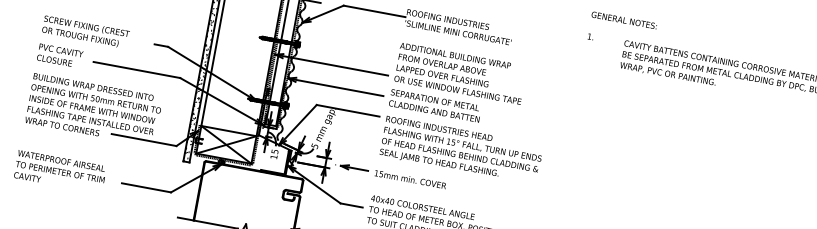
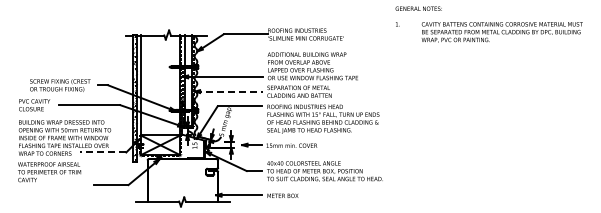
text: (86, 32) -> (60, 85), moved
line: (335, 87) -> (228, 91), solid -> dashed
line: (143, 139) -> (102, 152), solid -> dashed
text: (60, 172) -> (49, 172), moved

